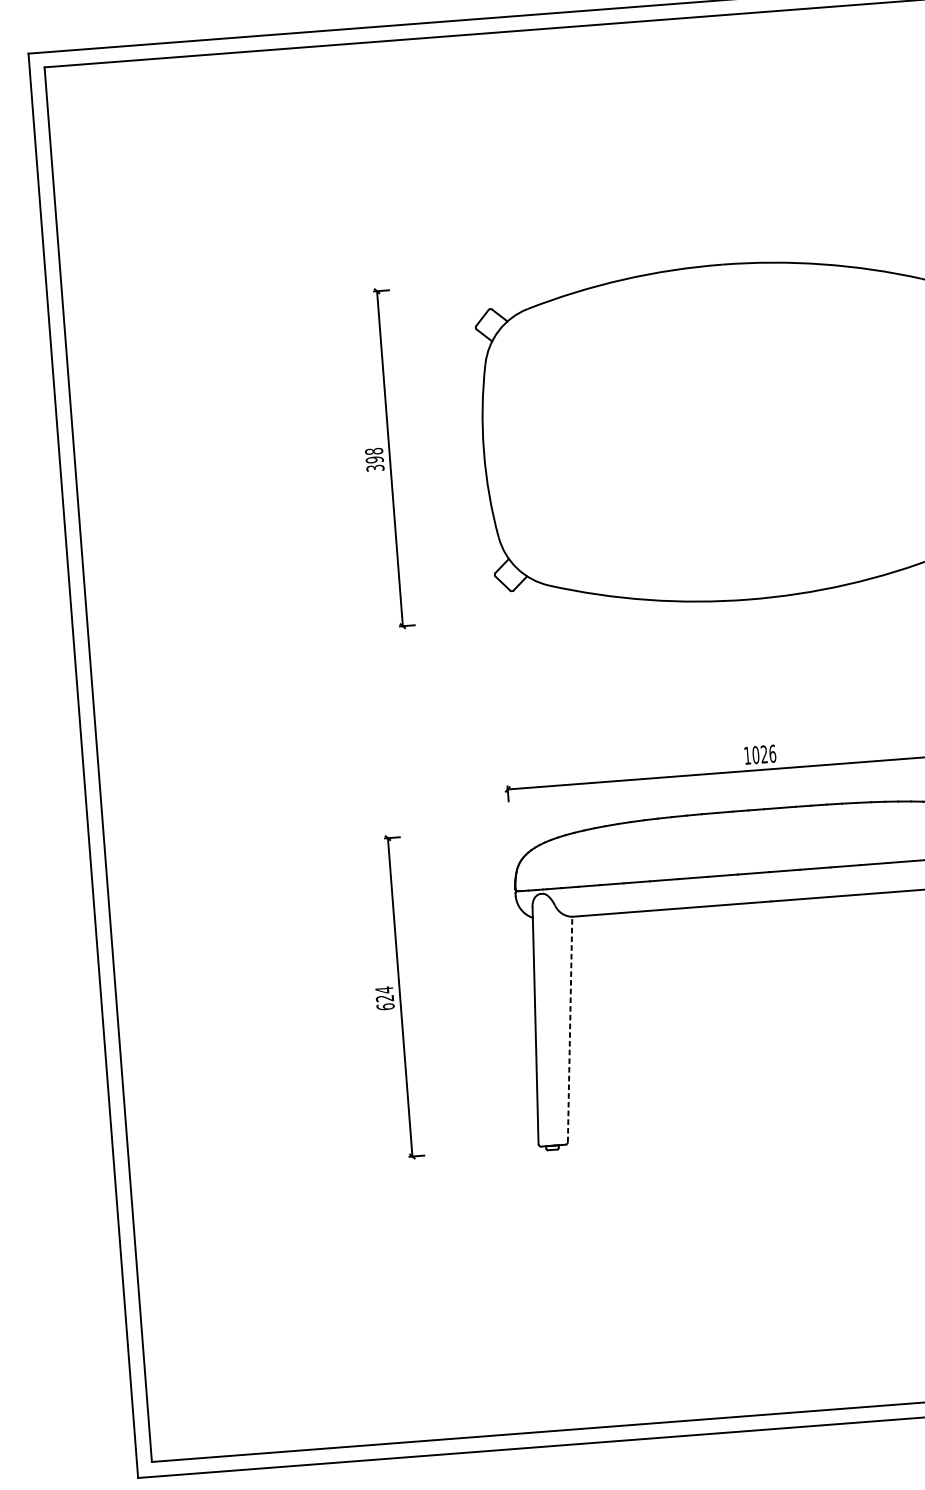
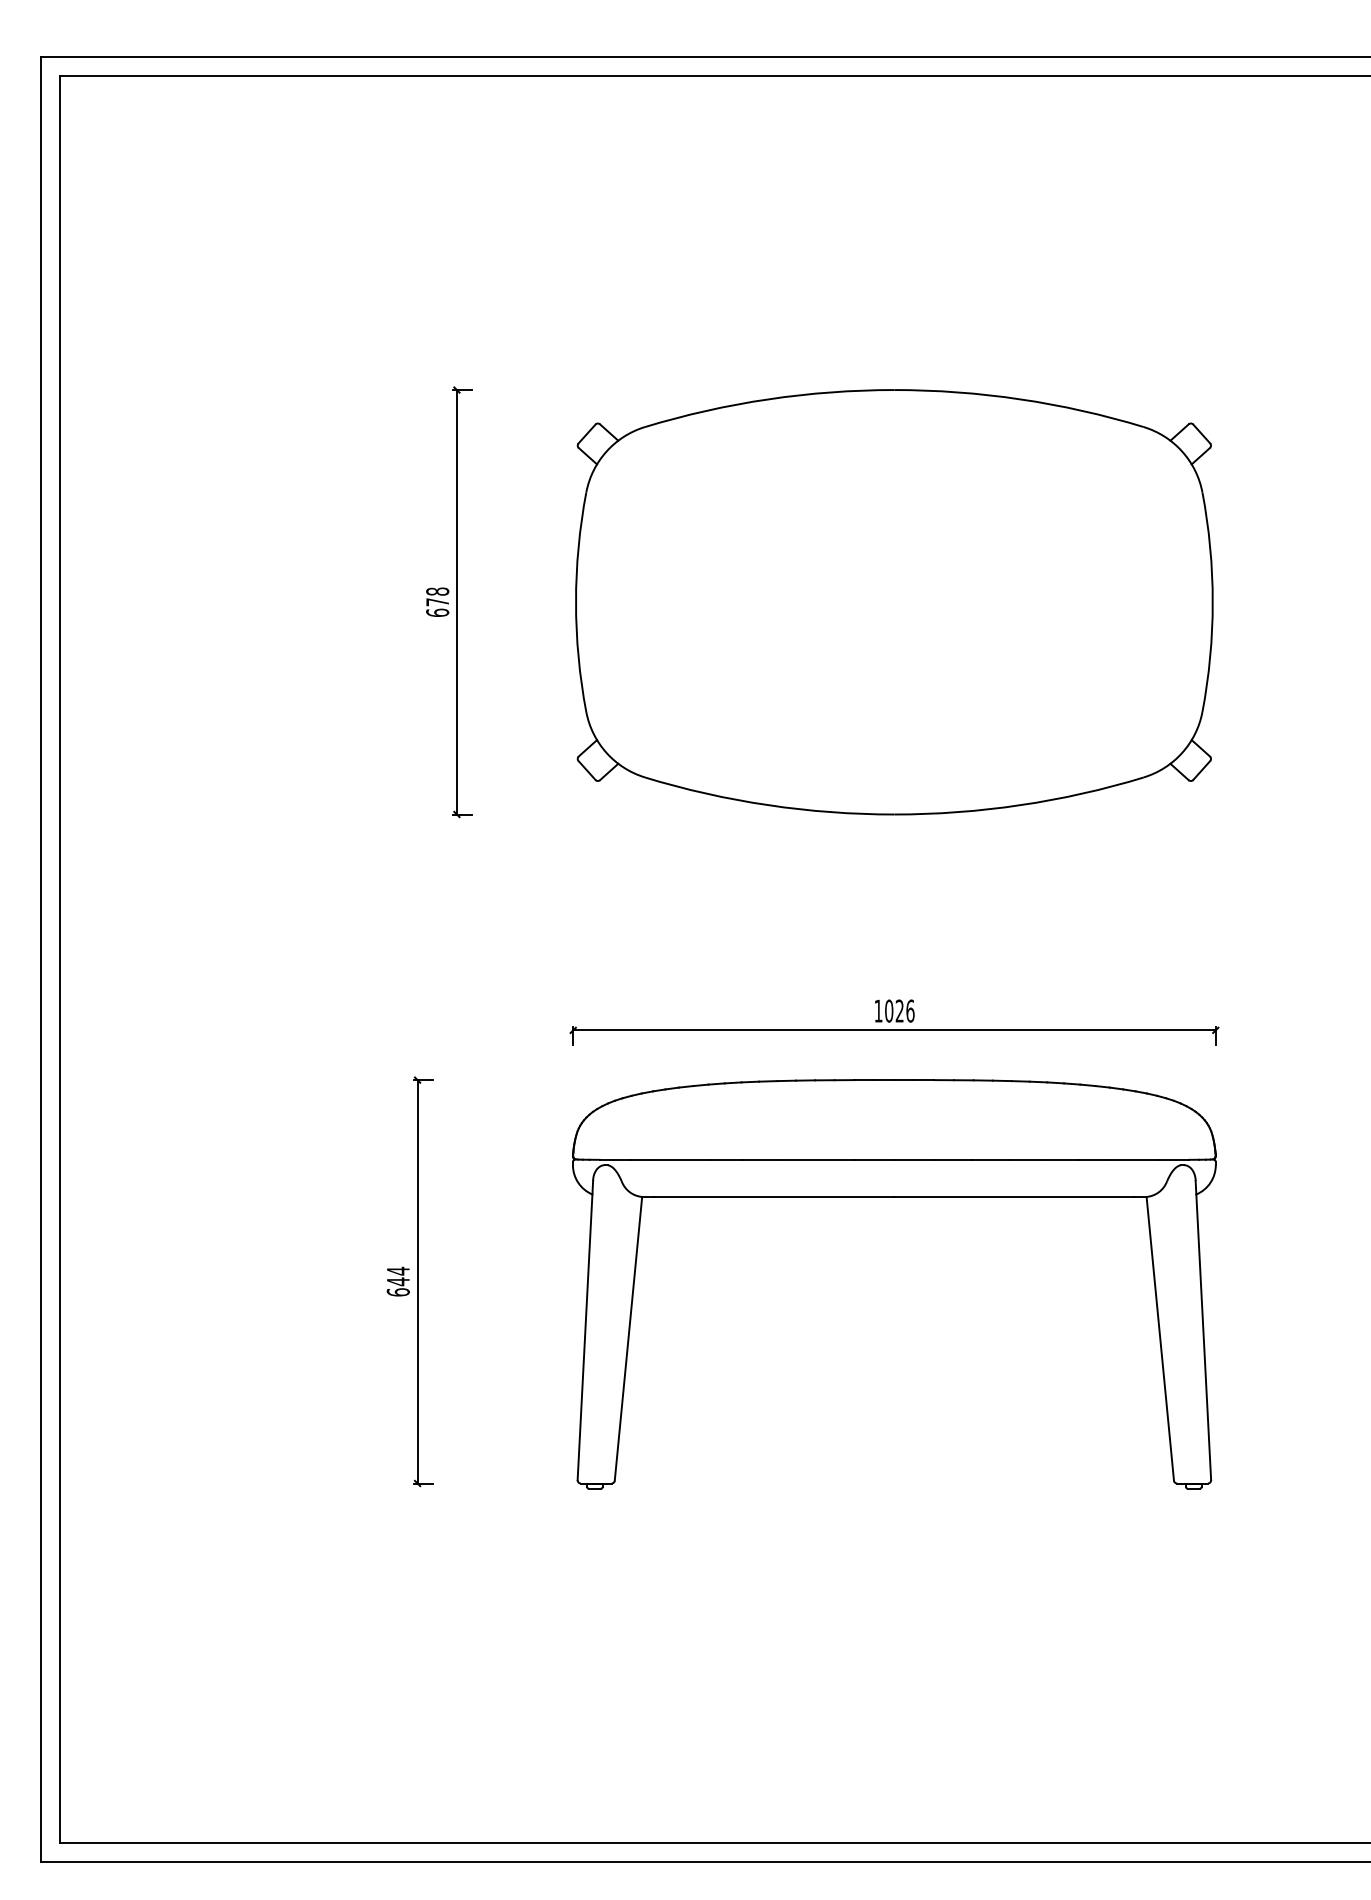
text: (374, 464) -> (437, 607), 398 -> 678
text: (384, 998) -> (397, 1281), 624 -> 644
line: (570, 1029) -> (628, 1338), dashed -> solid

